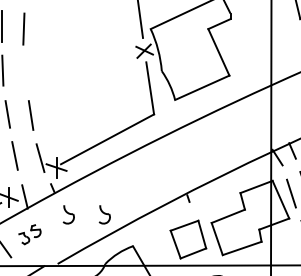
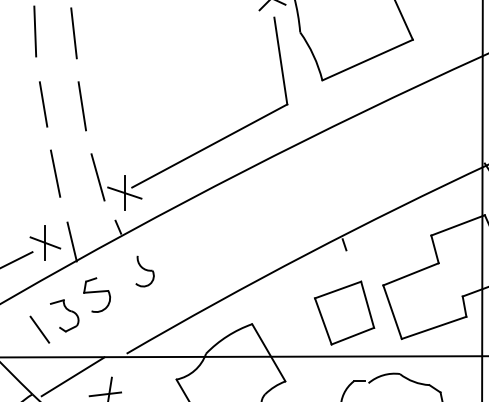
line: (25, 71) -> (73, 32), added
part: (104, 214) -> (204, 271), removed
part: (29, 234) -> (79, 304), size x1.67

